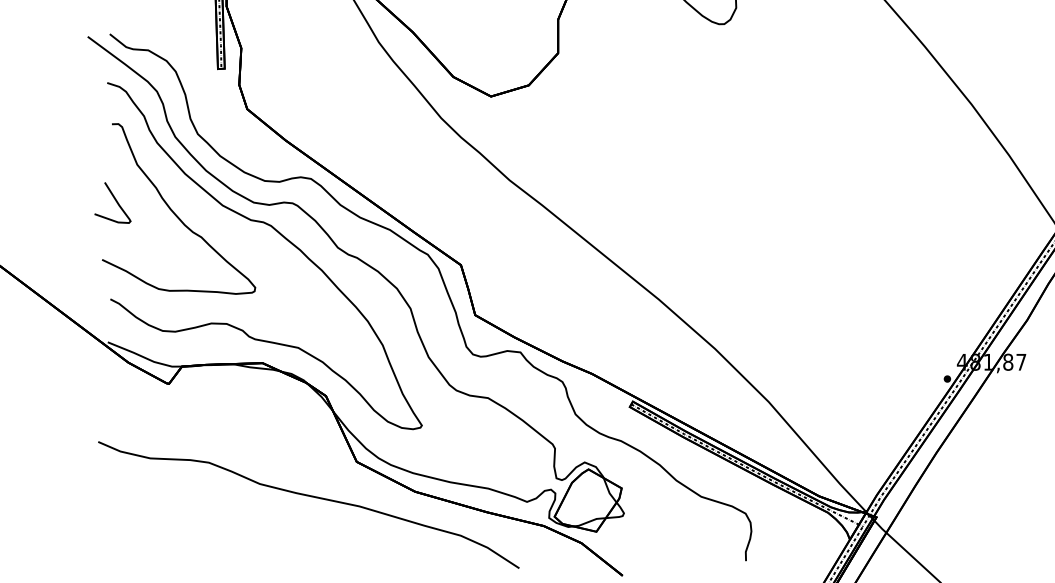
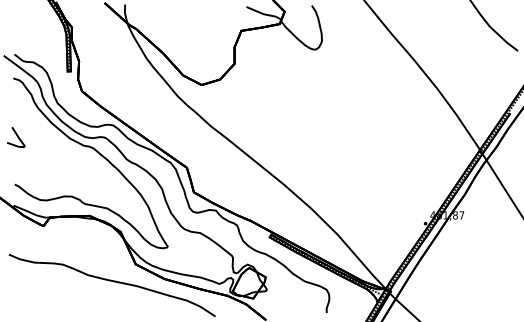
curve: (174, 211) -> (46, 141), removed

